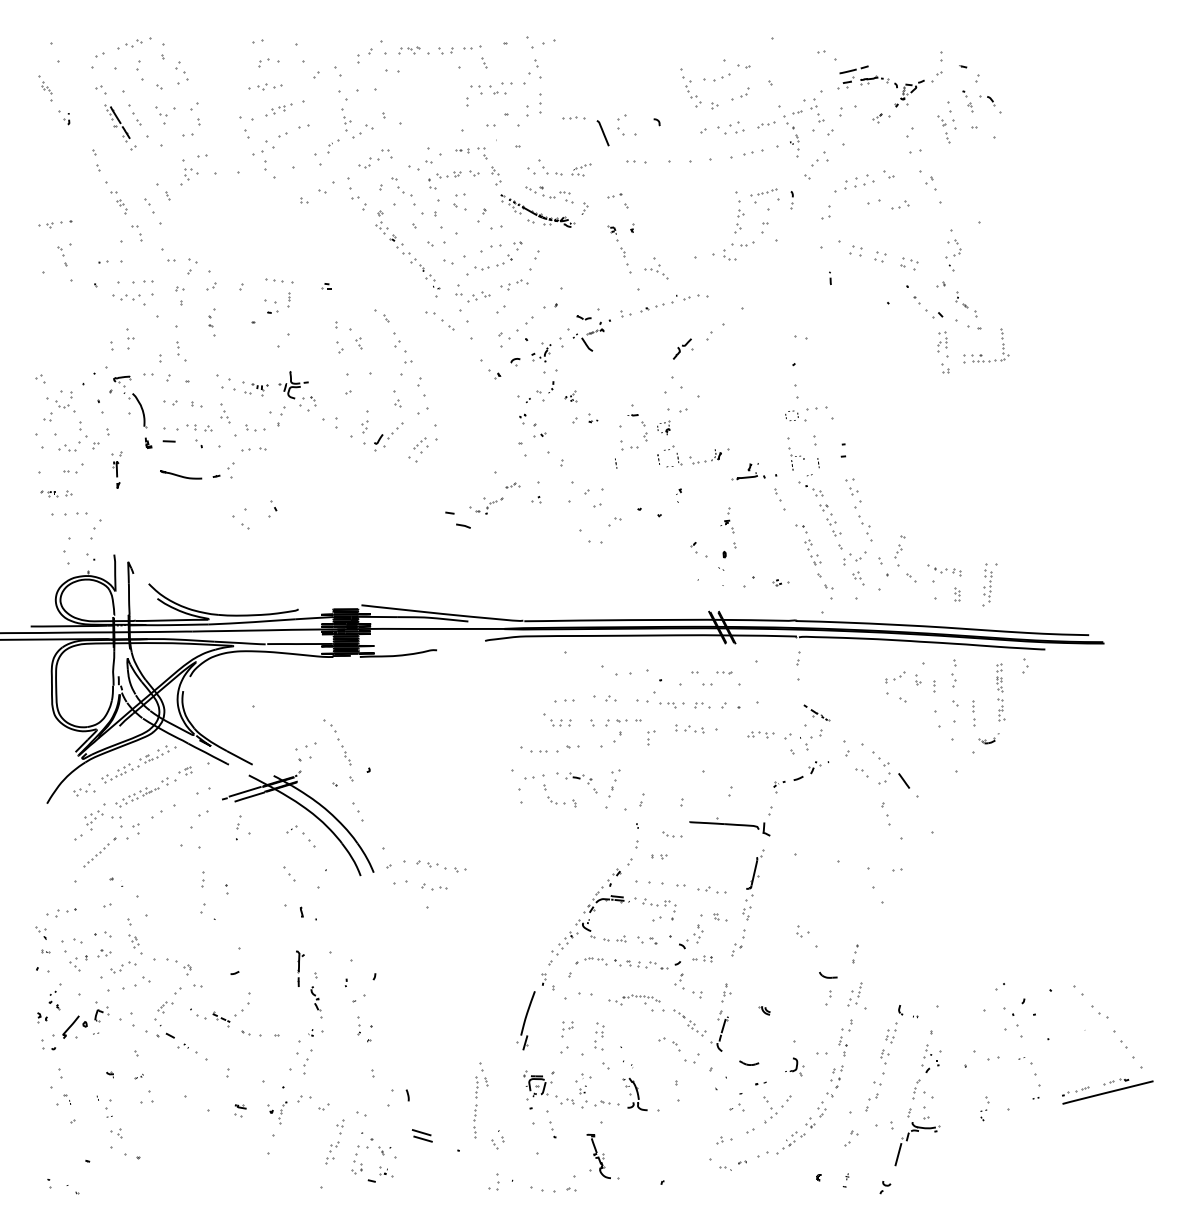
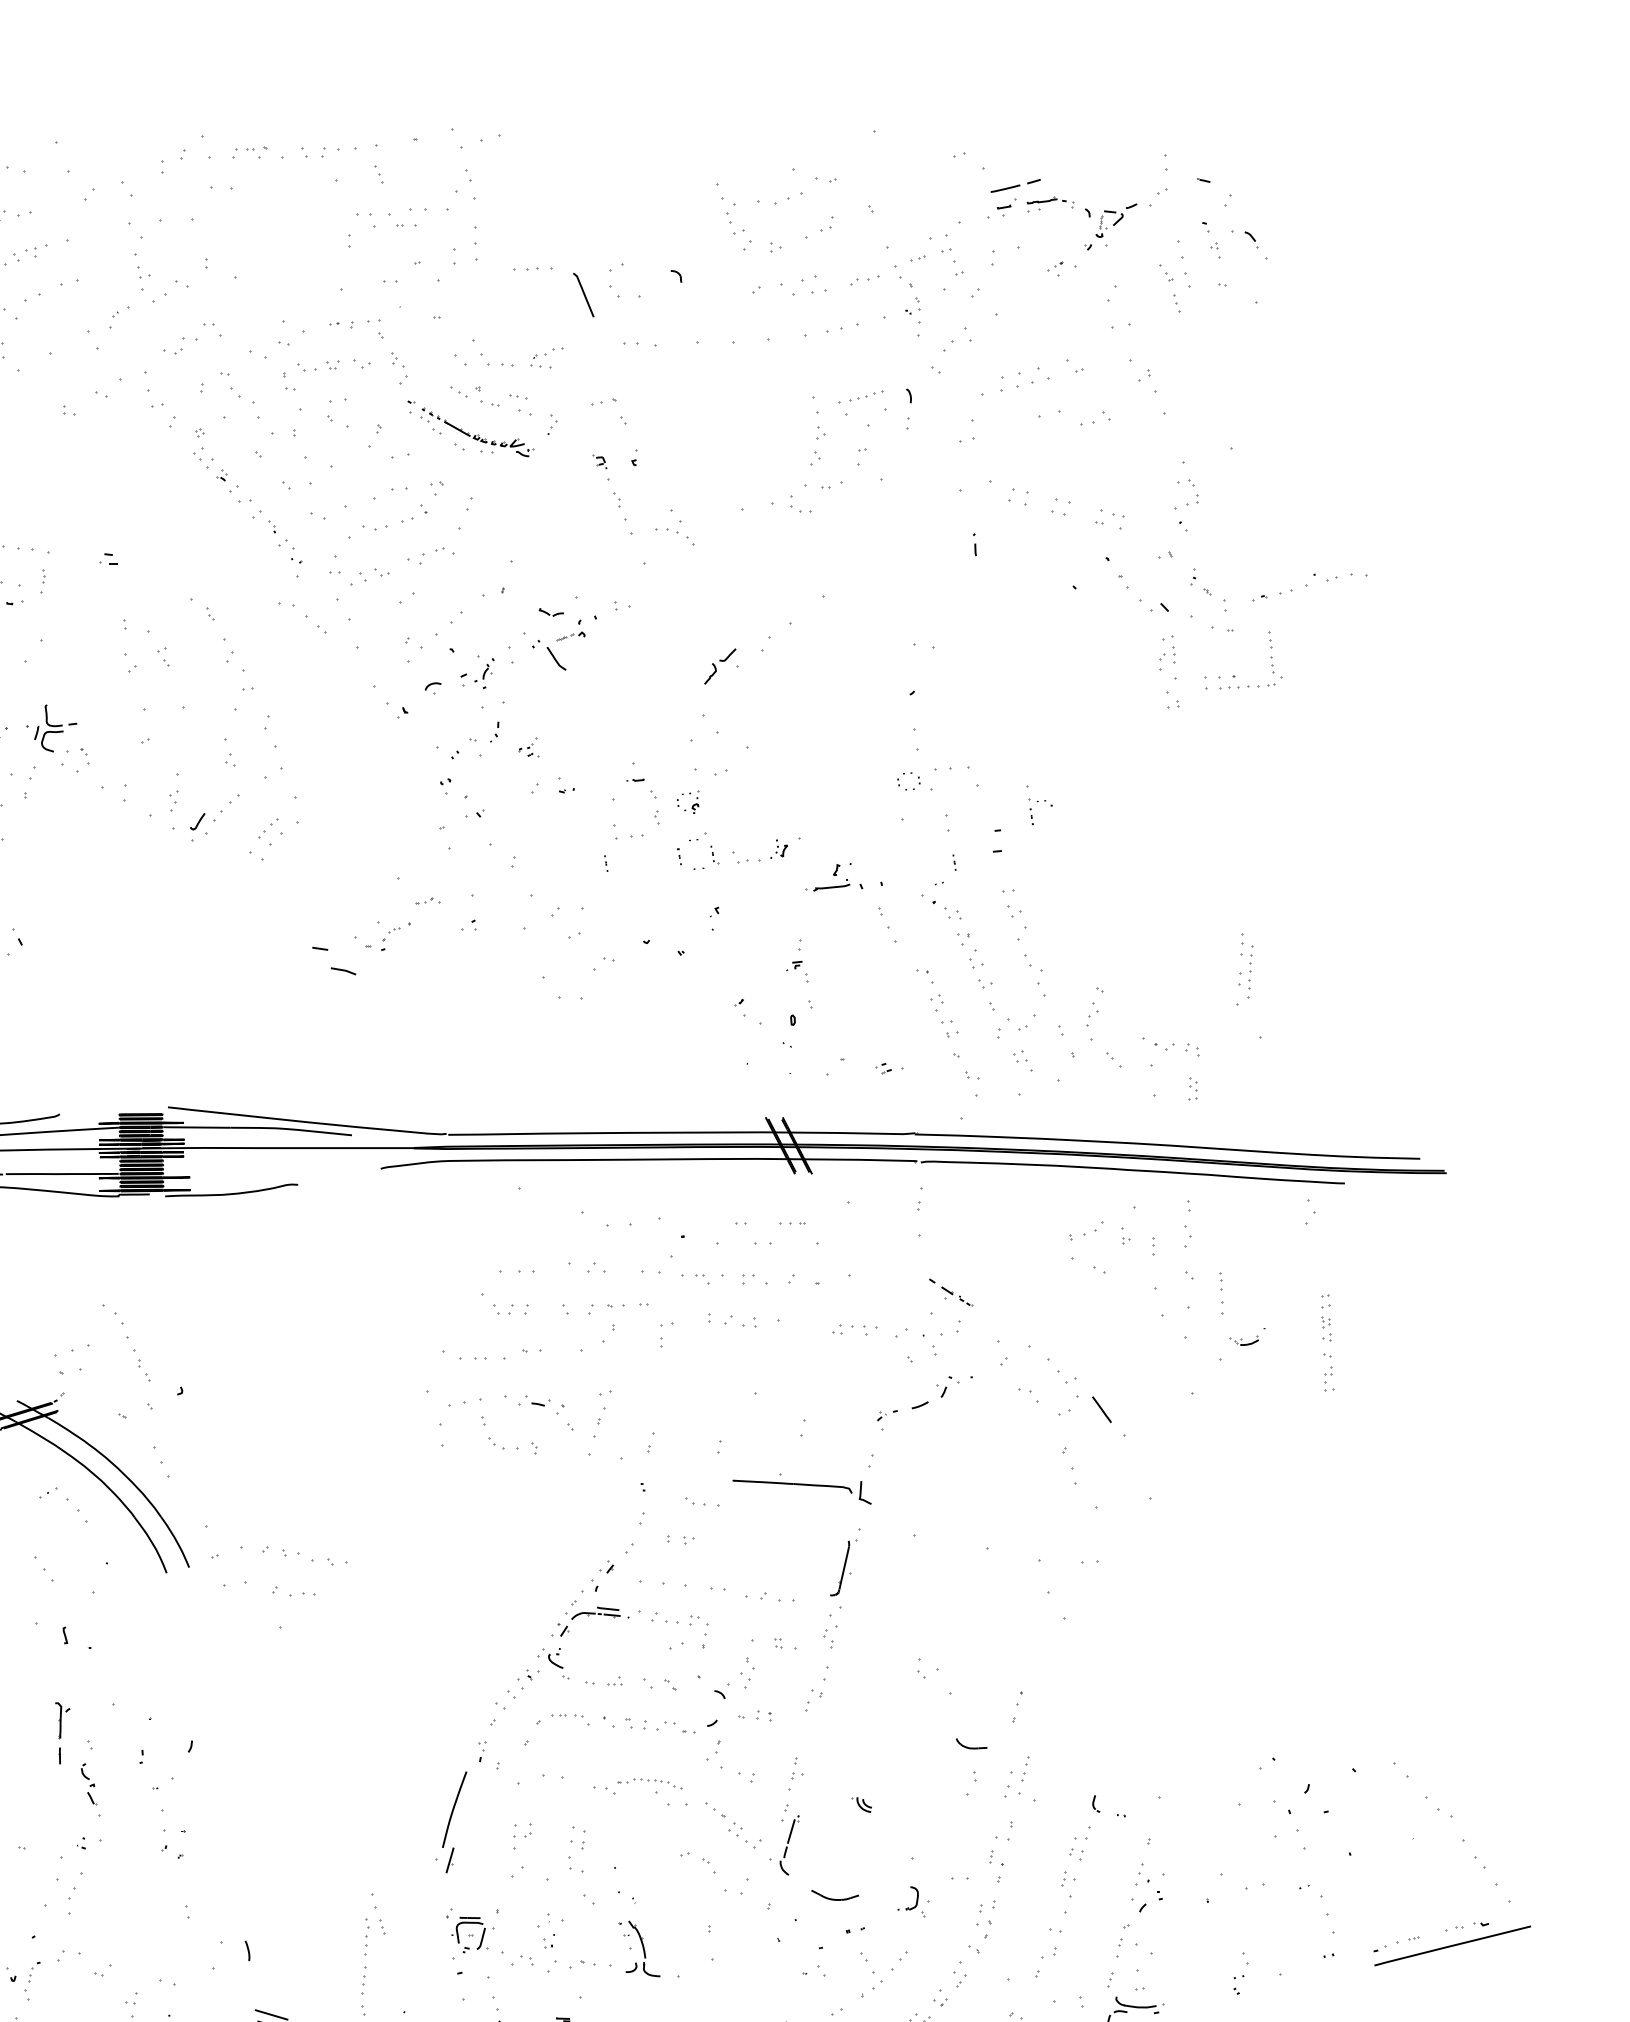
part: (472, 47) -> (359, 147), size x1.4
part: (791, 200) -> (908, 410), size x1.4
part: (674, 303) -> (1310, 588), moved
part: (796, 458) -> (1038, 804), moved
part: (987, 584) -> (1245, 968), moved
part: (1000, 692) -> (1327, 1343), moved
part: (358, 1025) -> (162, 1830), size x1.4
part: (749, 1062) -> (835, 1894), size x1.4

